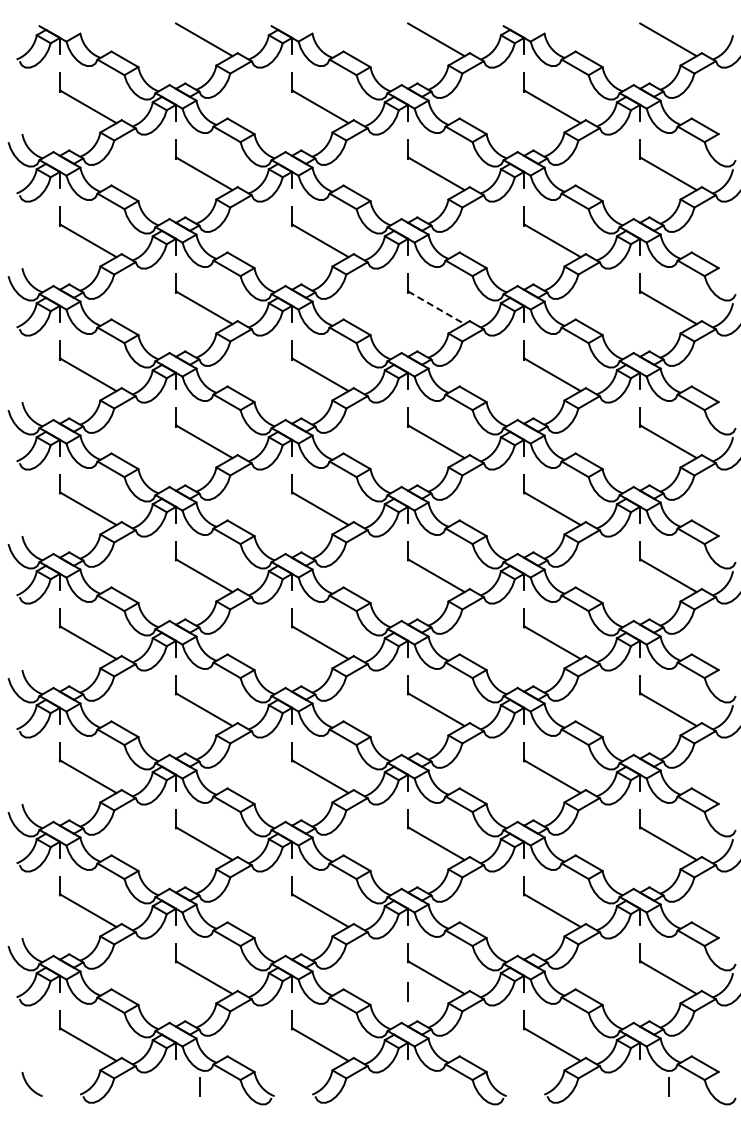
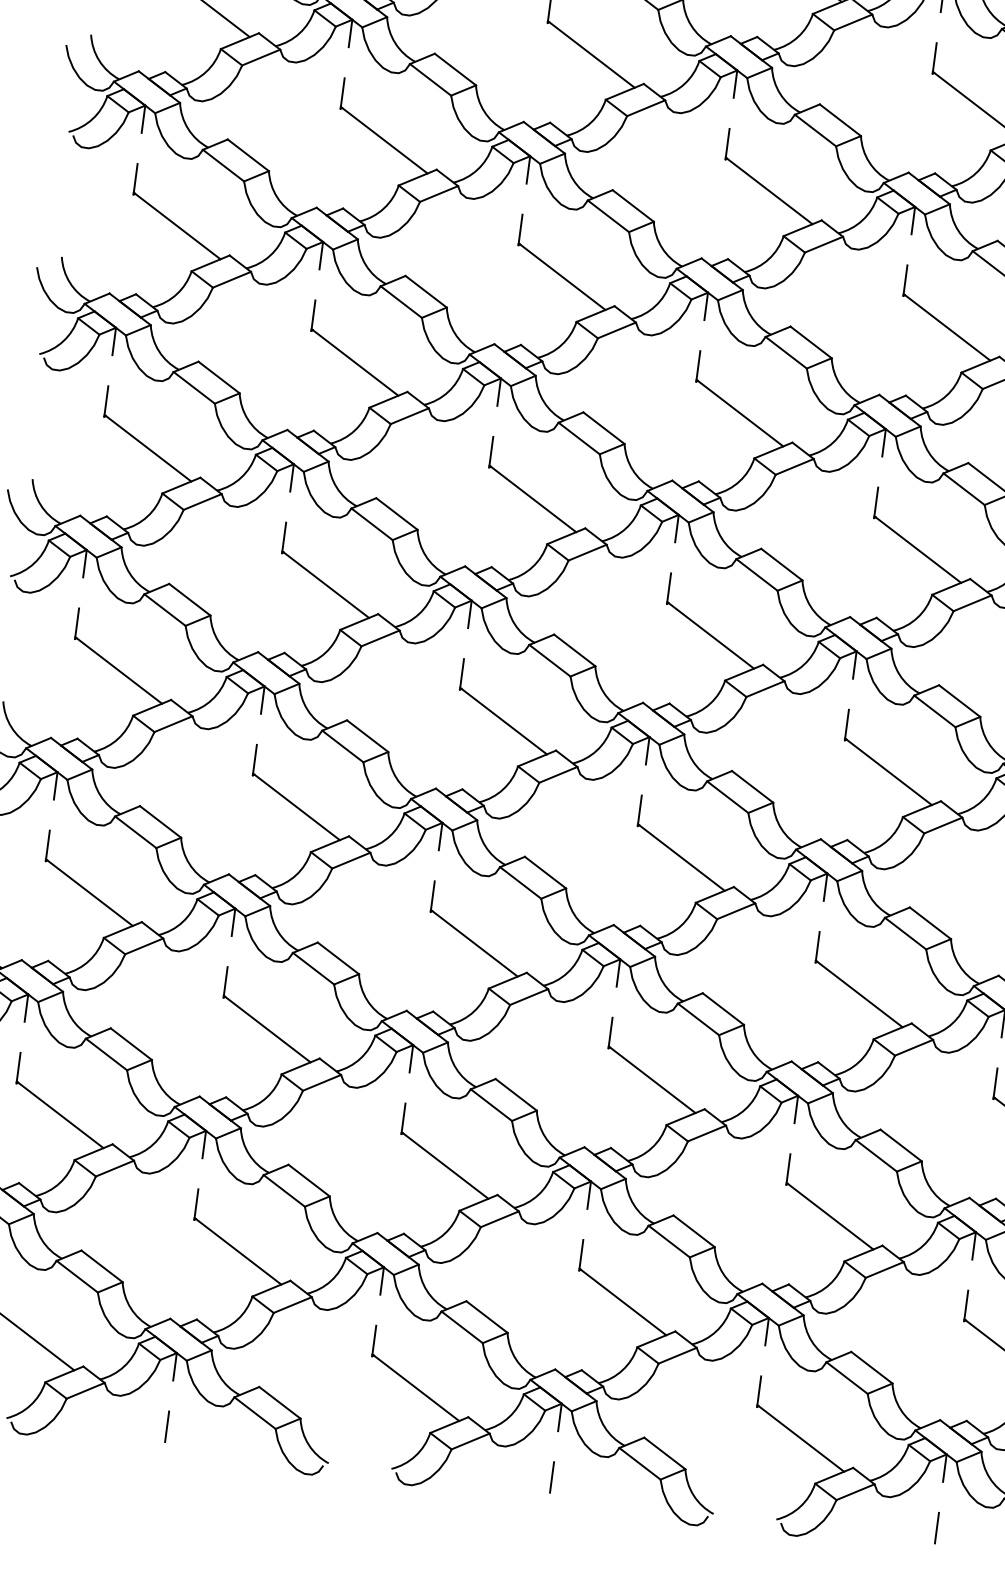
line: (436, 307) -> (769, 190), dashed -> solid
line: (407, 991) -> (551, 1476), moved
line: (199, 1086) -> (166, 1425), moved
line: (668, 1086) -> (935, 1526), moved

